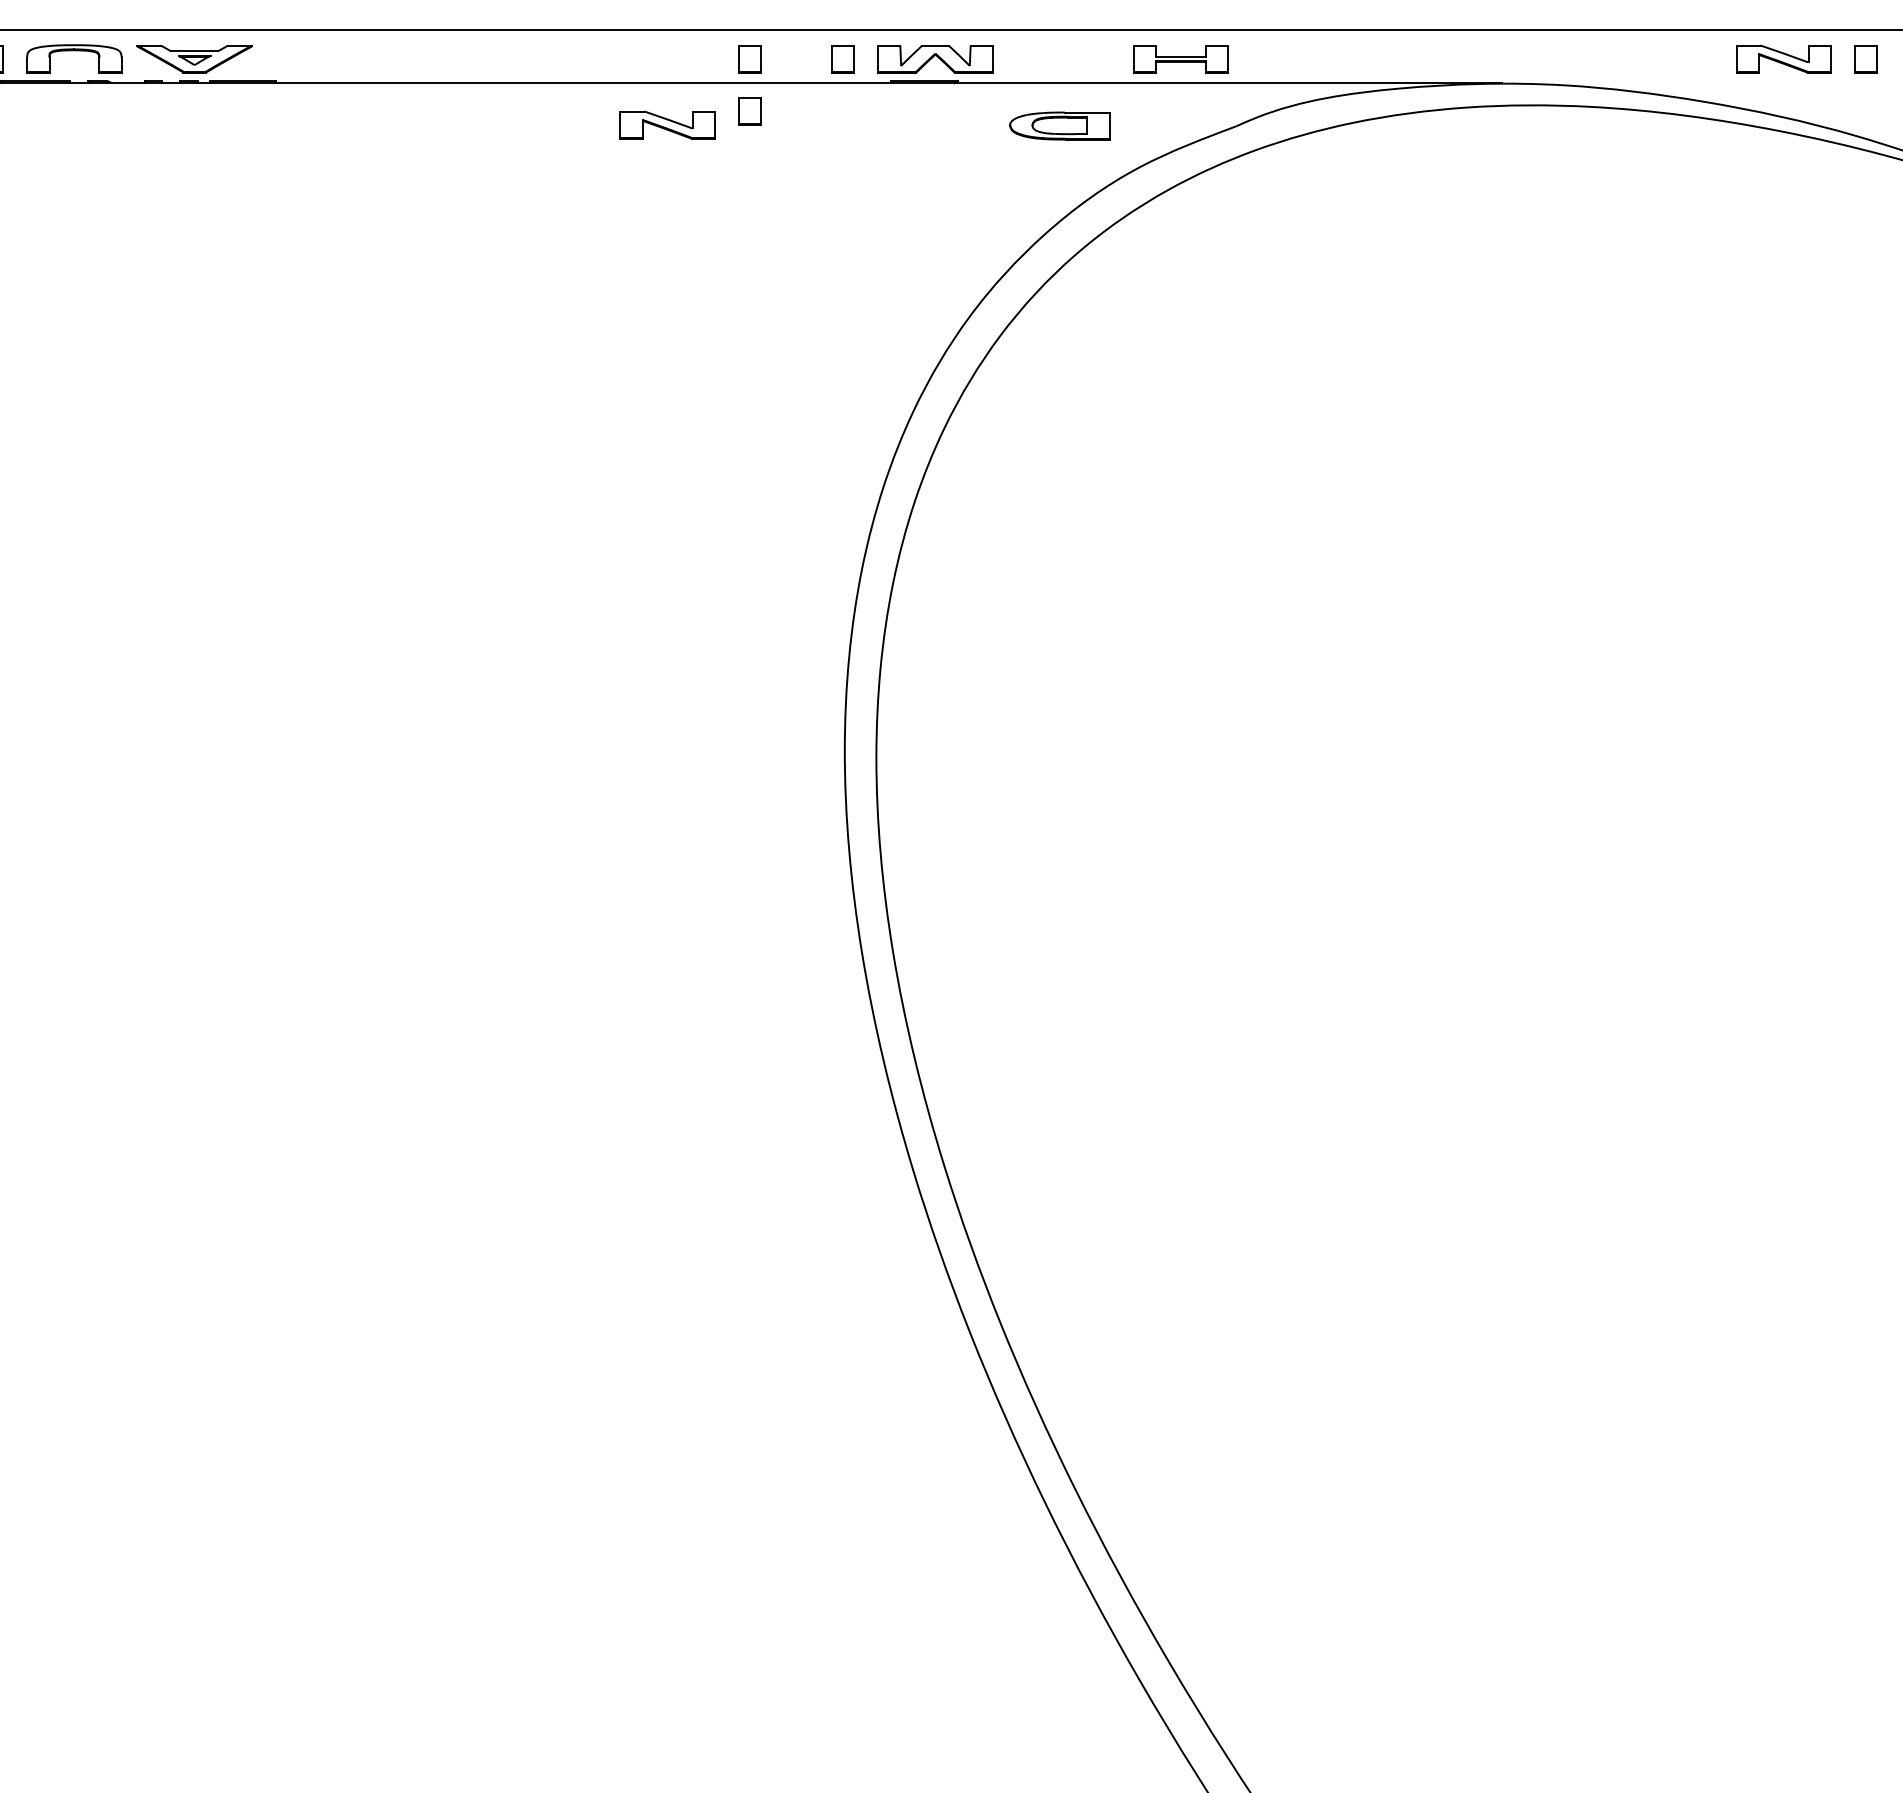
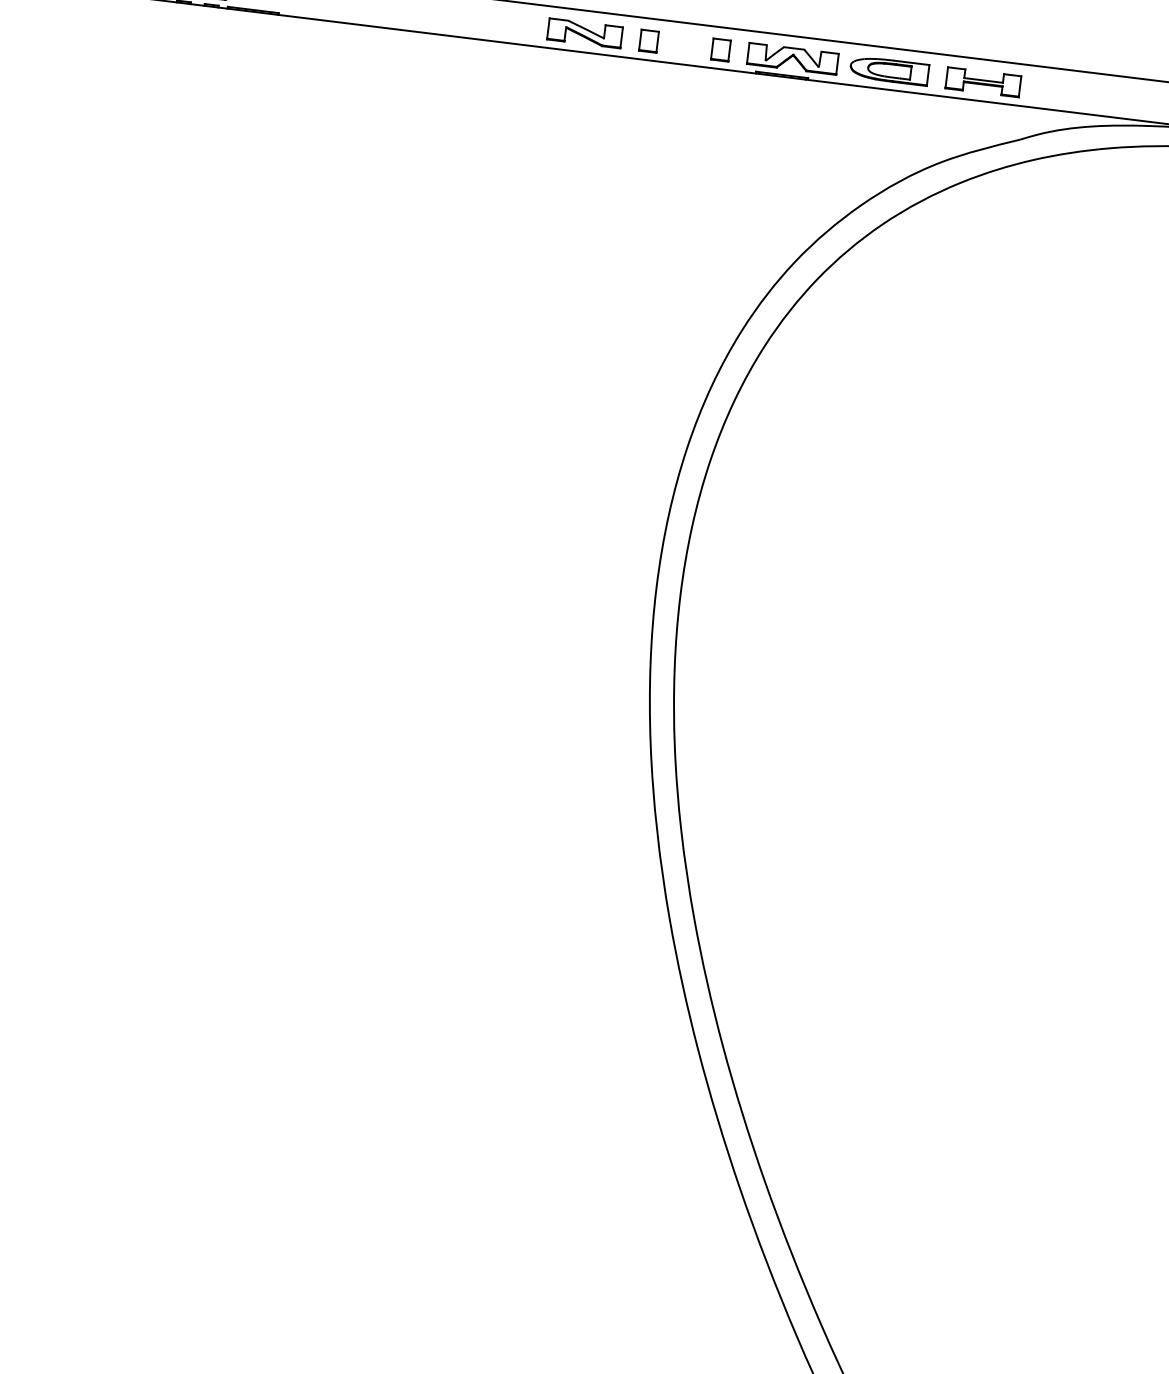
part: (749, 111) -> (643, 81), removed
part: (667, 124) -> (584, 32), moved
part: (1059, 125) -> (889, 70), moved

